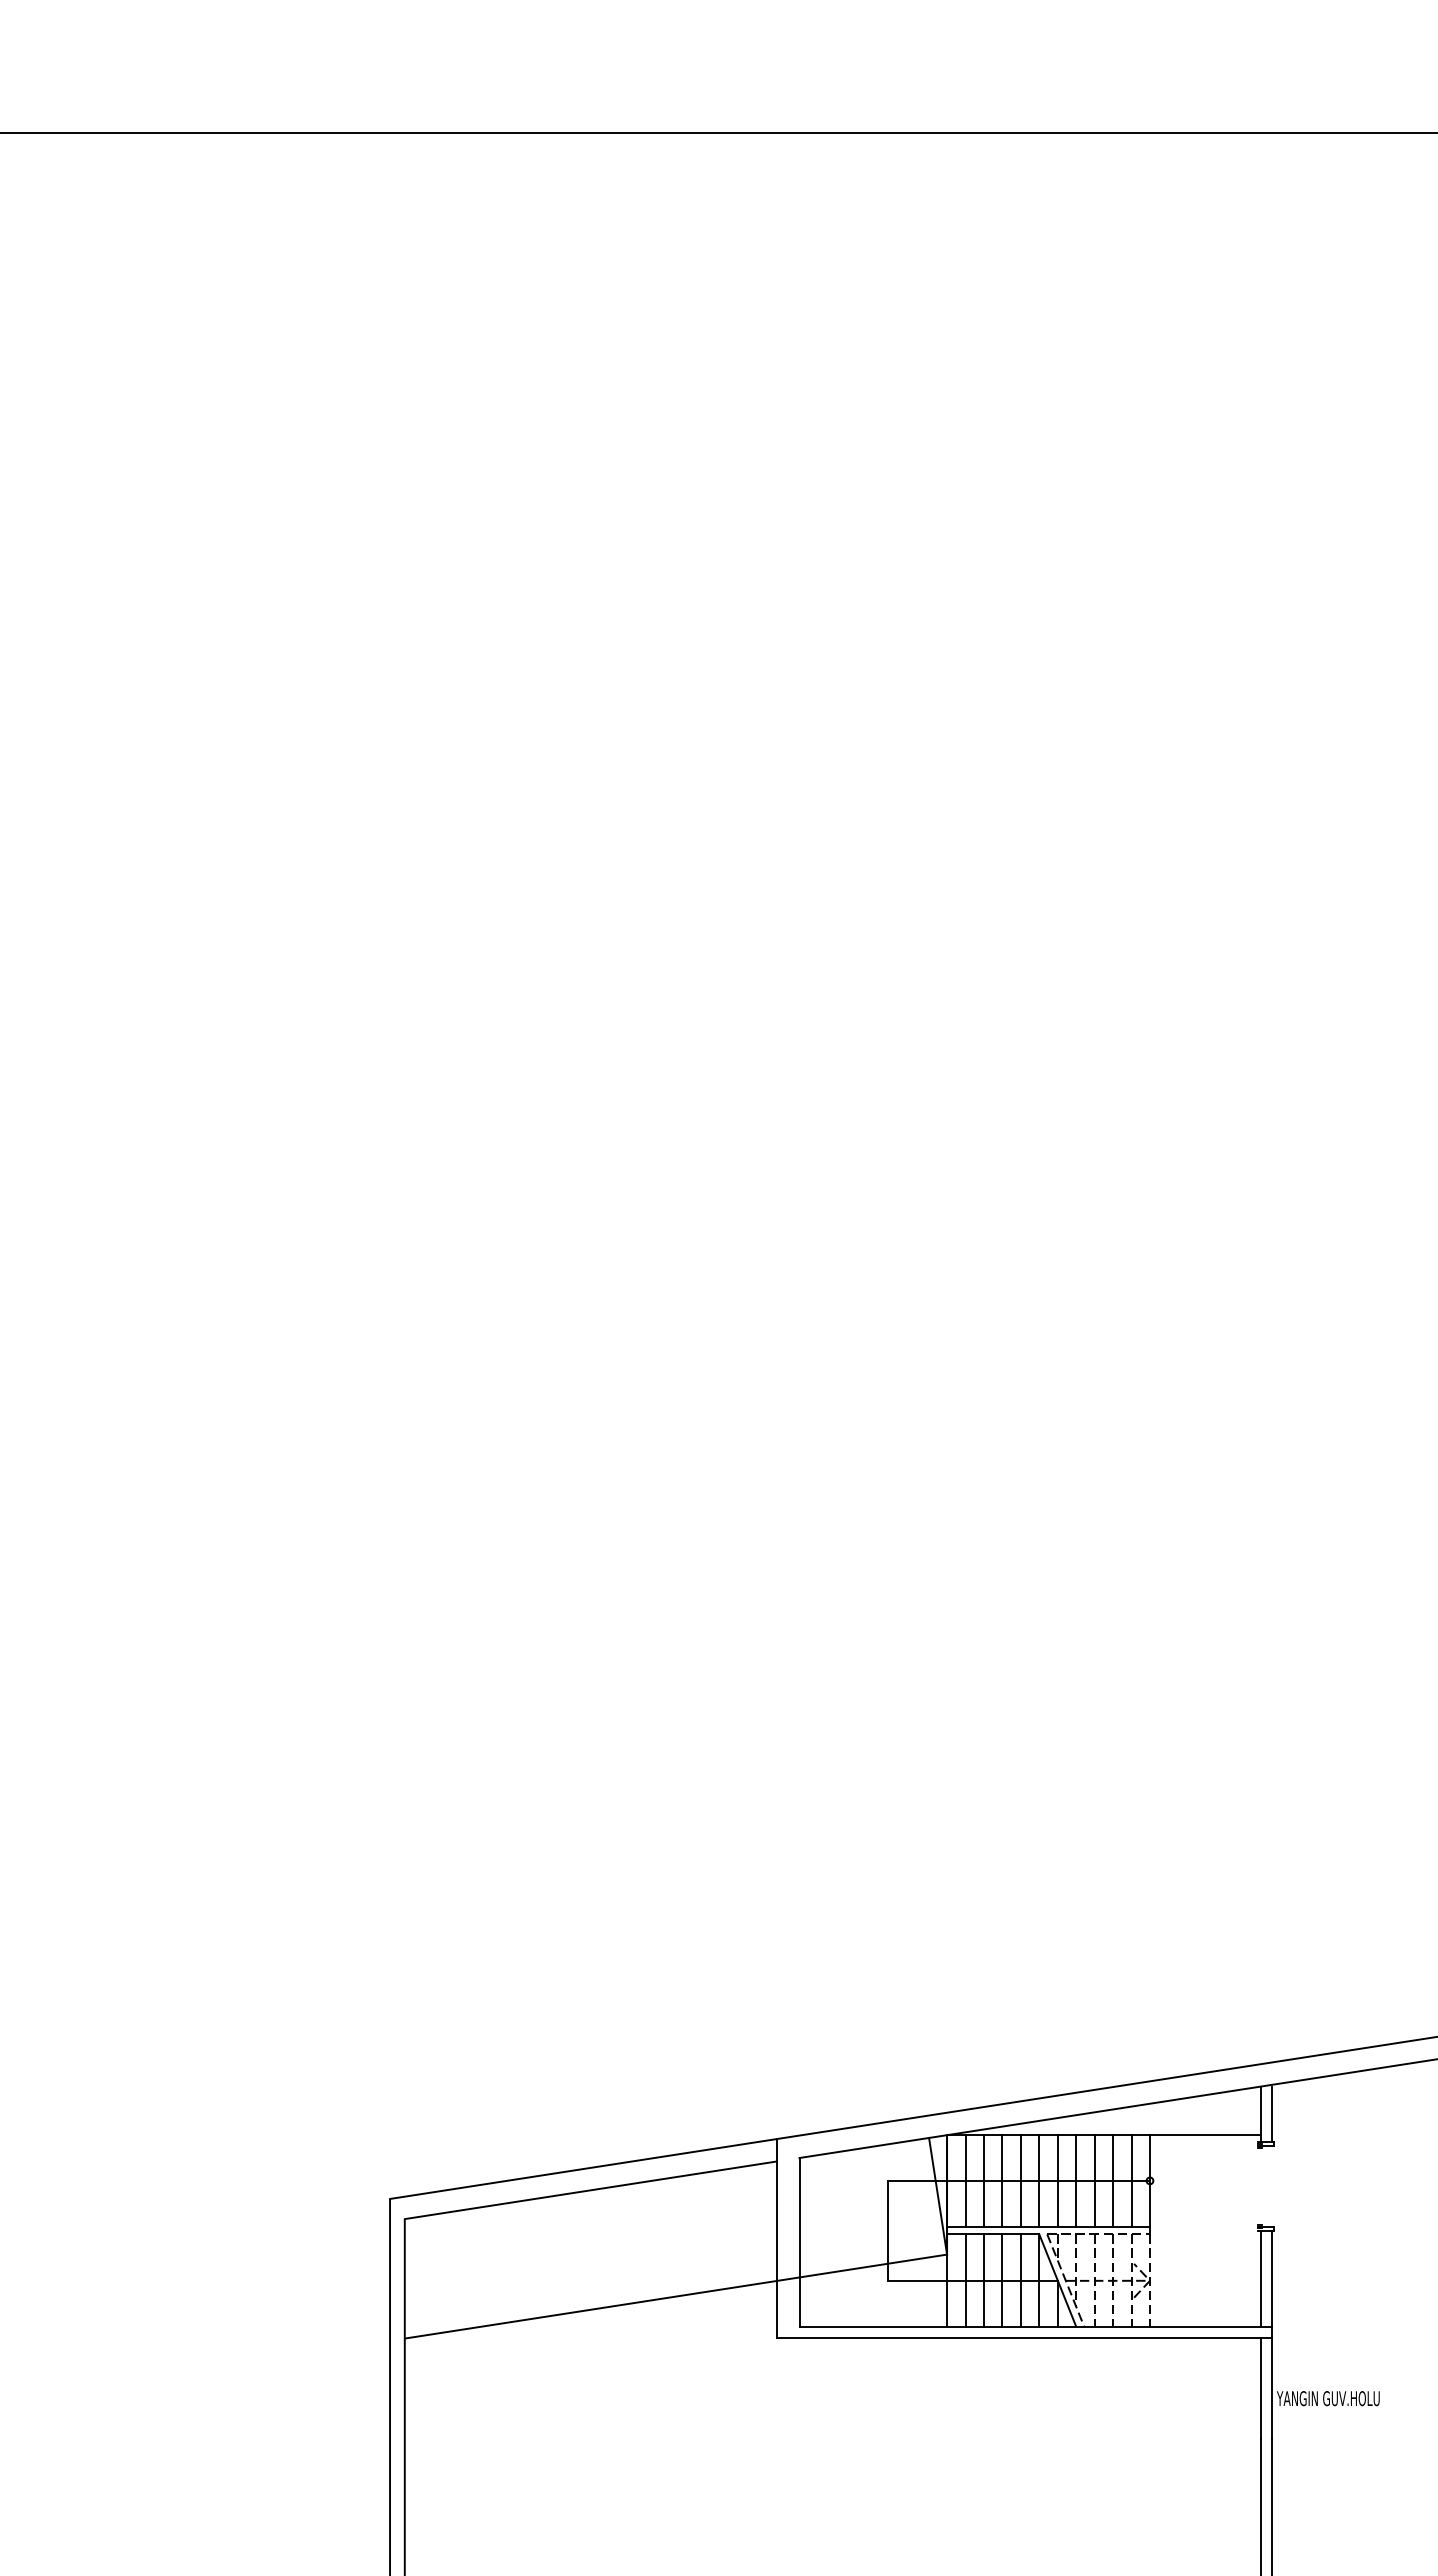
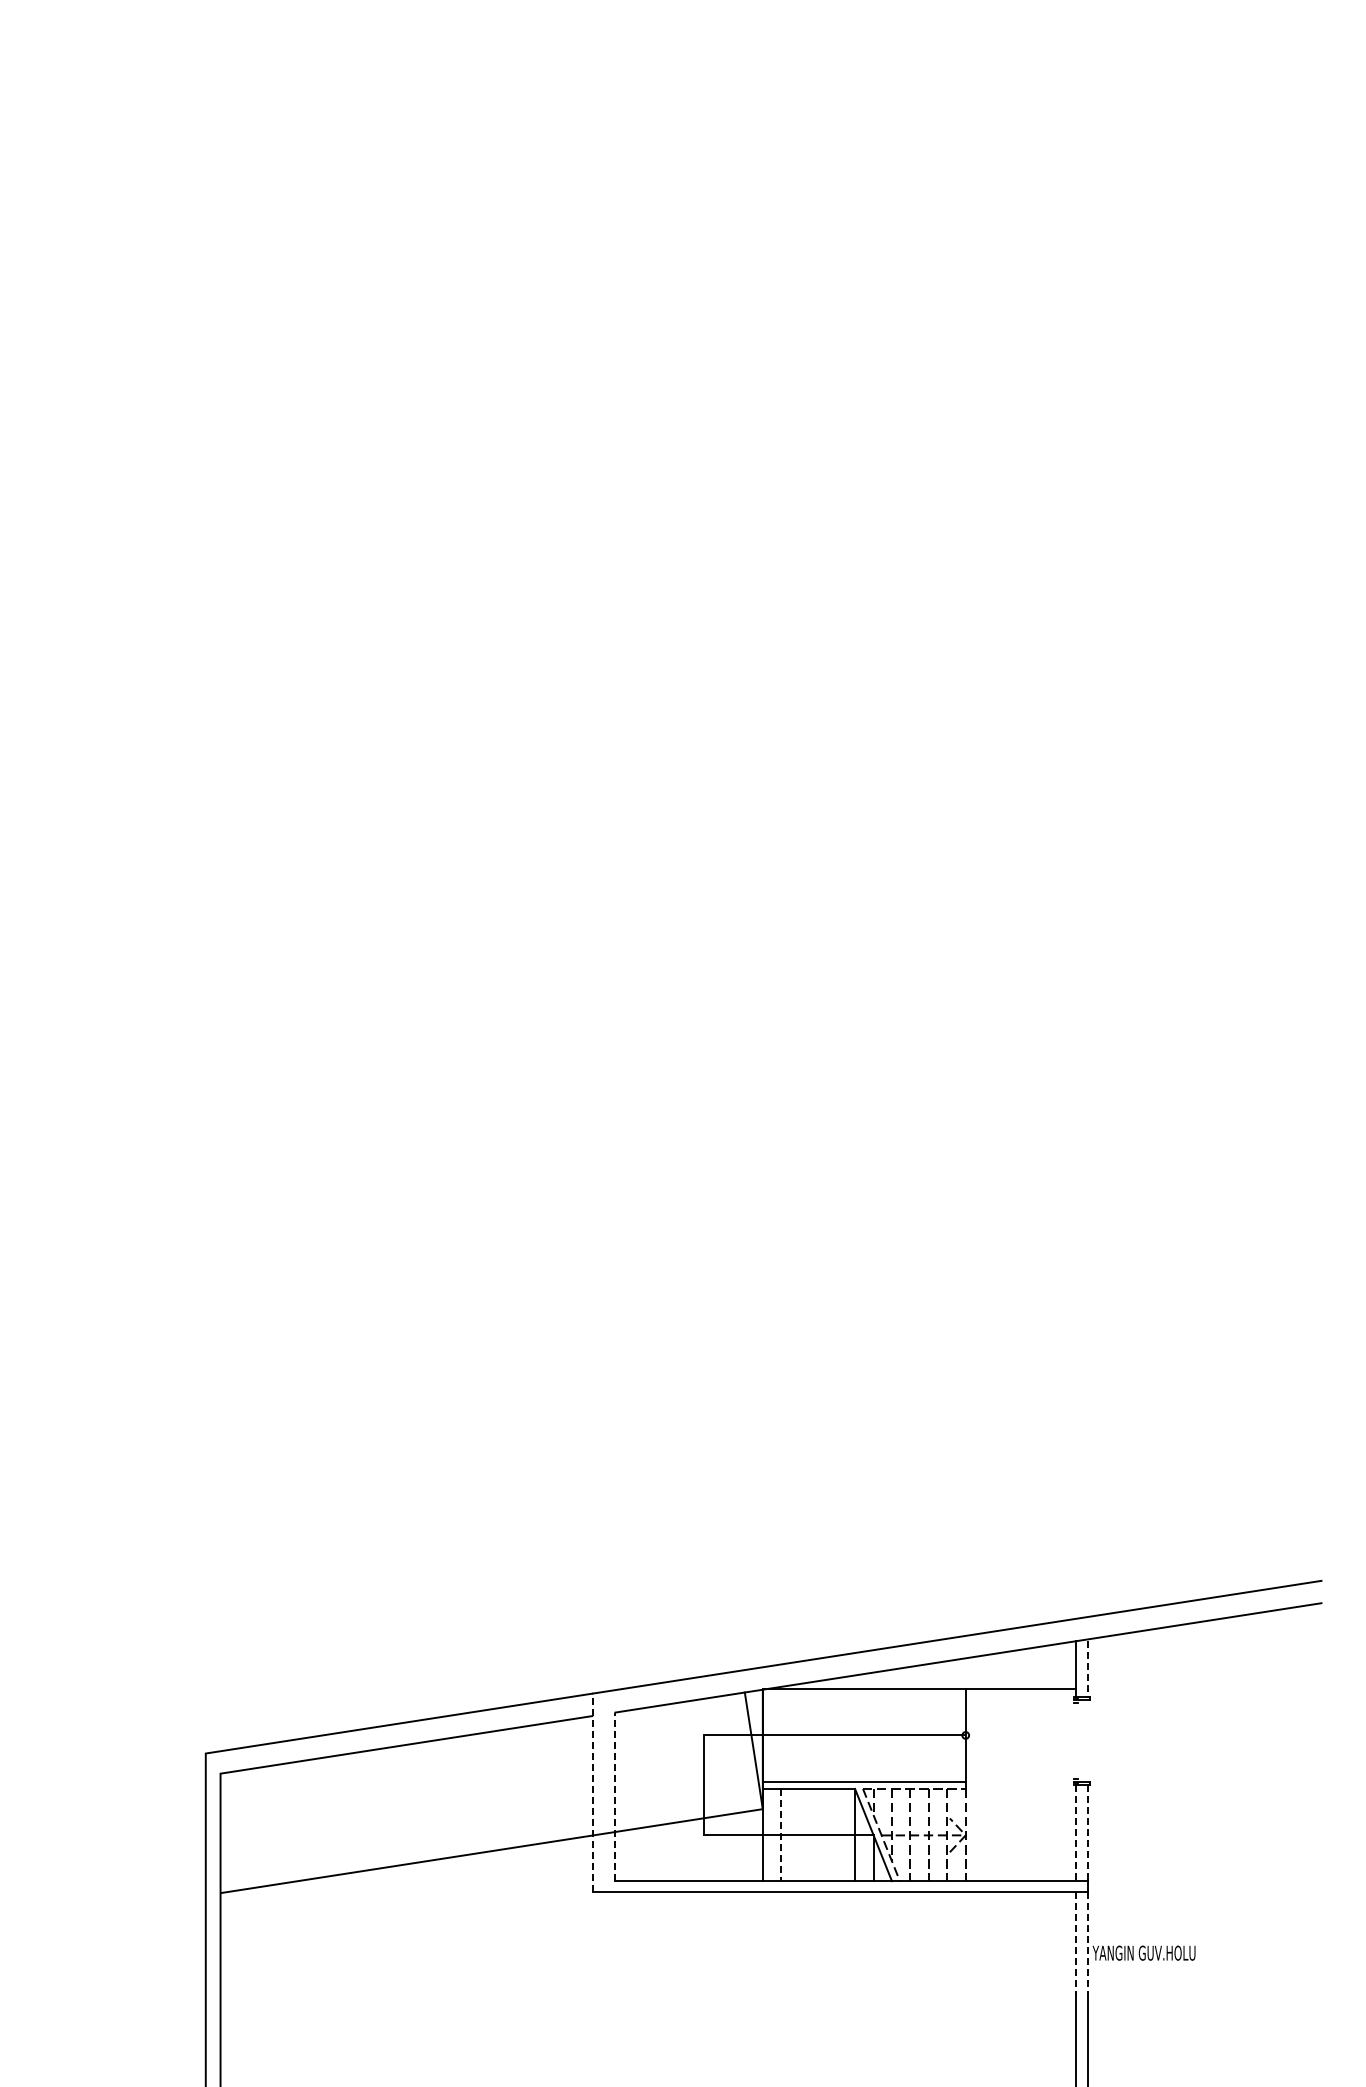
line: (1271, 2114) -> (1087, 1669), solid -> dashed
line: (965, 2180) -> (781, 1735), removed
line: (983, 2180) -> (799, 1735), removed
line: (1002, 2180) -> (818, 1735), removed
line: (1020, 2180) -> (836, 1735), removed
line: (1039, 2180) -> (855, 1735), removed
line: (1057, 2180) -> (873, 1735), removed
line: (1076, 2180) -> (892, 1735), removed
line: (1094, 2180) -> (910, 1735), removed
line: (1113, 2180) -> (929, 1735), removed
line: (1131, 2180) -> (947, 1735), removed
line: (777, 2237) -> (593, 1792), solid -> dashed
line: (799, 2241) -> (615, 1796), solid -> dashed
line: (1260, 2278) -> (1076, 1833), solid -> dashed
line: (1271, 2278) -> (1087, 1833), solid -> dashed
line: (983, 2280) -> (799, 1835), removed
line: (1002, 2280) -> (818, 1835), removed
line: (1020, 2280) -> (836, 1835), removed
line: (965, 2281) -> (781, 1836), solid -> dashed
line: (1260, 2388) -> (1076, 1943), solid -> dashed
line: (1271, 2388) -> (1087, 1943), solid -> dashed

